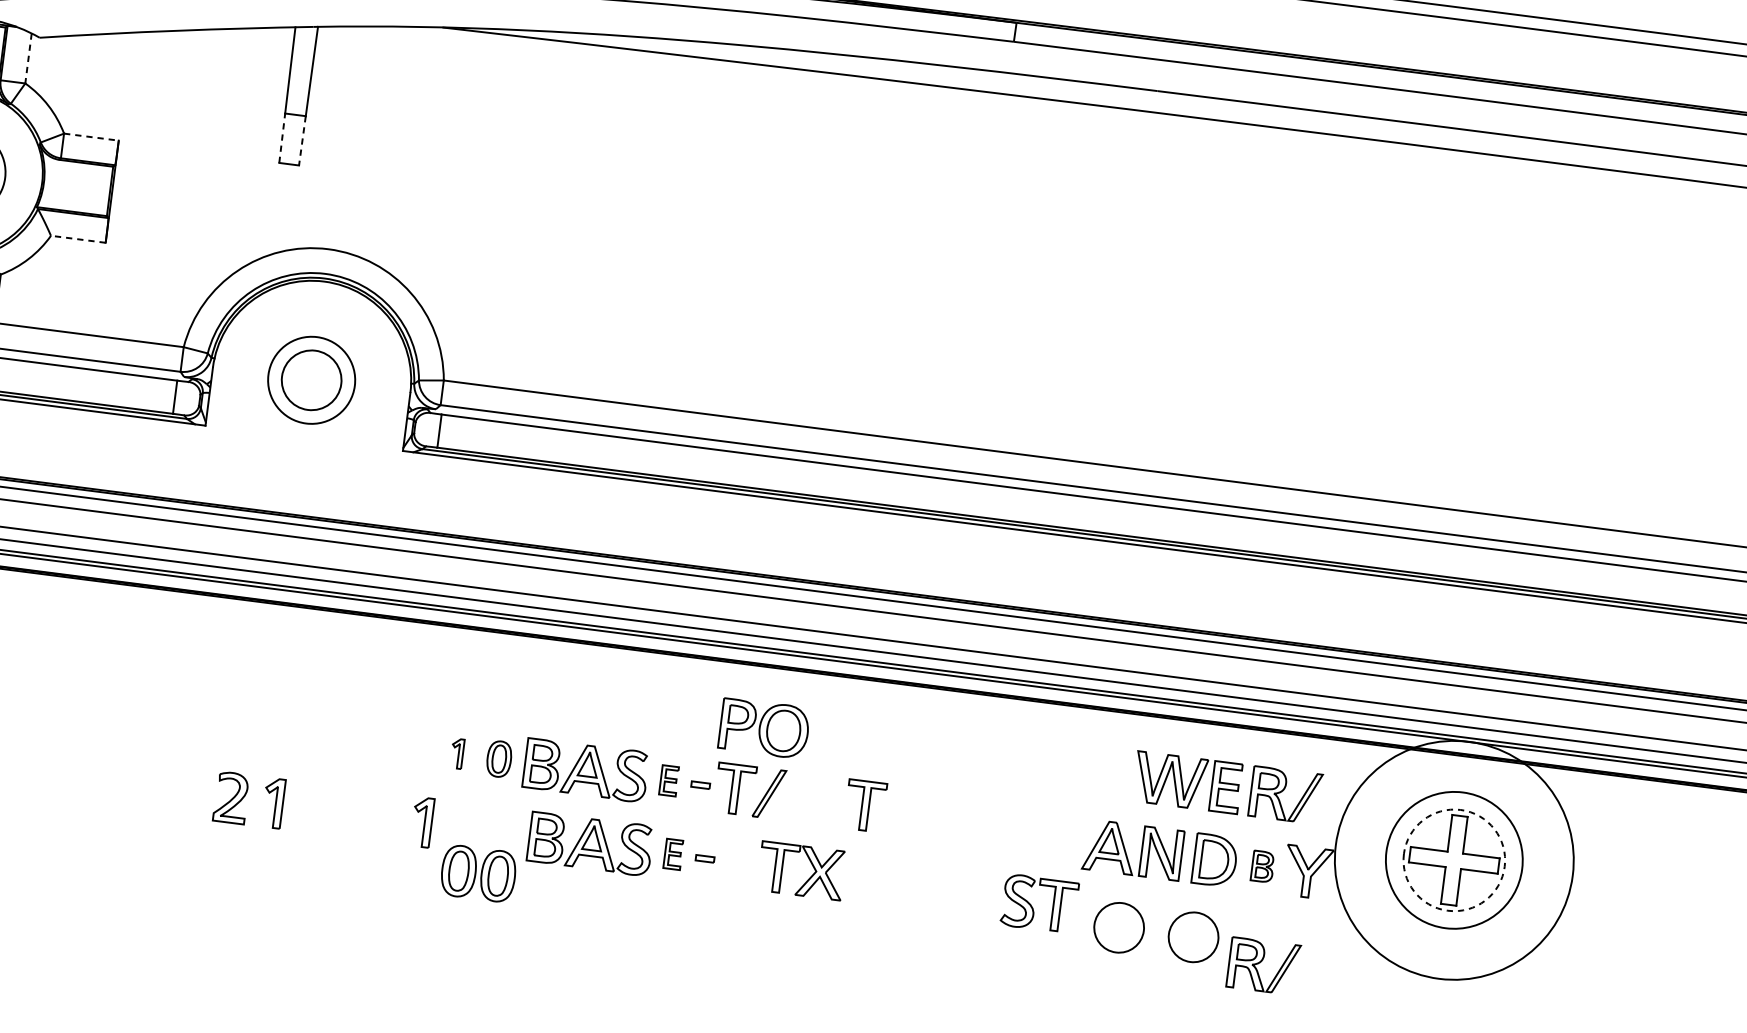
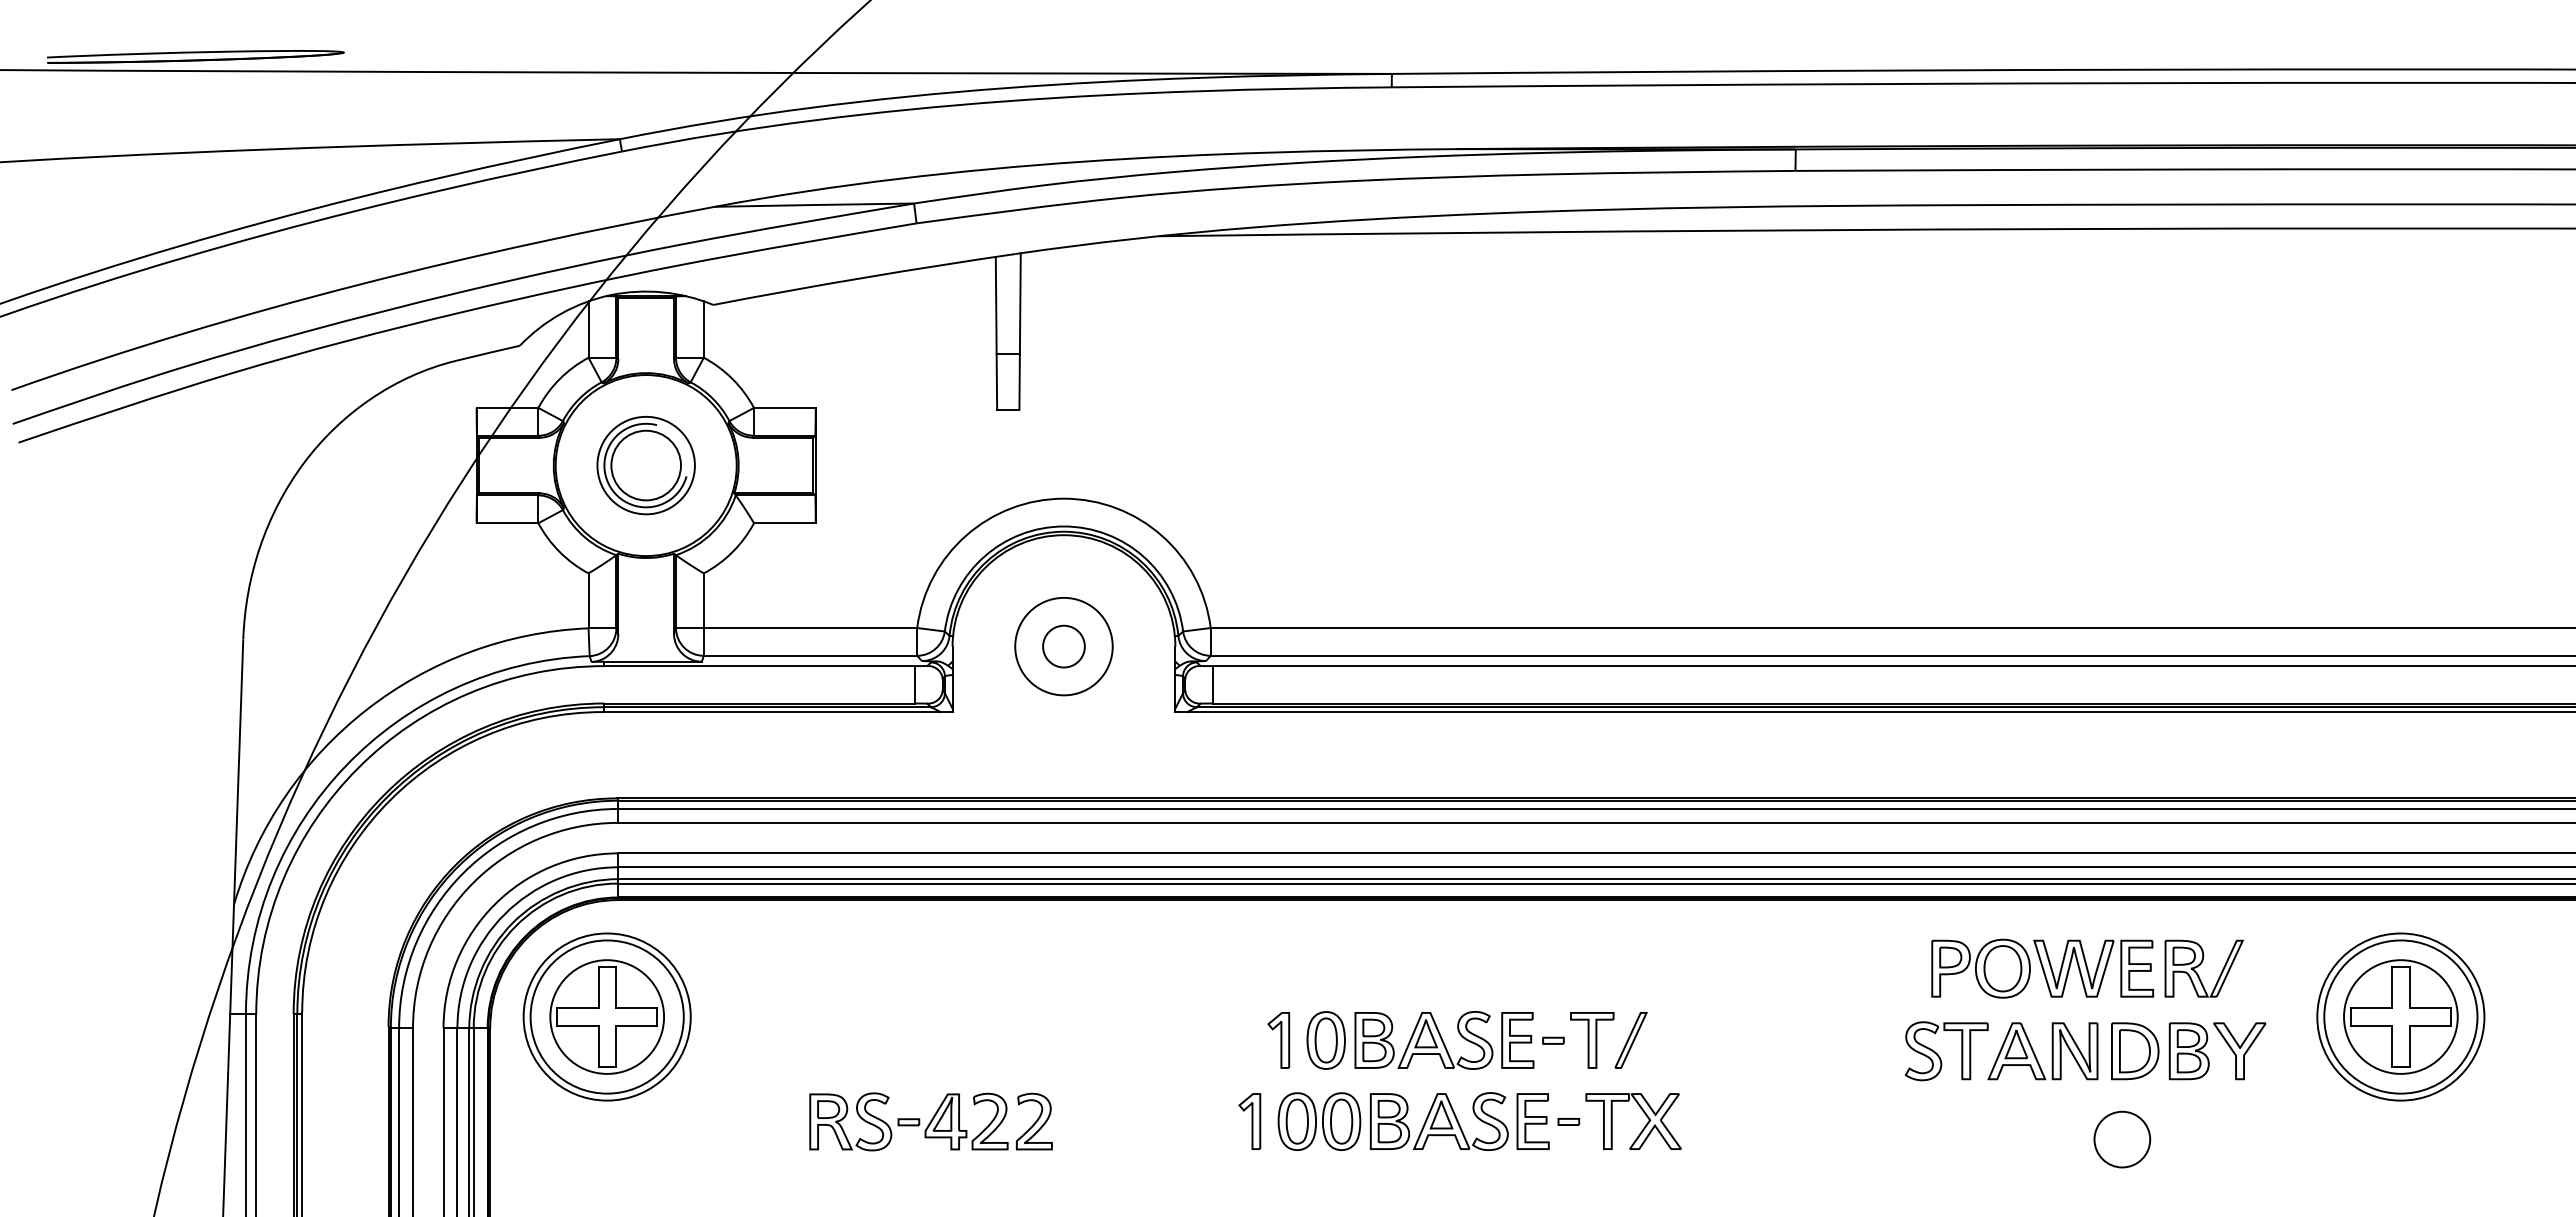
line: (28, 59) -> (703, 330), dashed -> solid
line: (91, 136) -> (784, 407), dashed -> solid
line: (281, 138) -> (996, 382), dashed -> solid
line: (302, 141) -> (1019, 382), dashed -> solid
line: (77, 239) -> (784, 523), dashed -> solid
circle: (311, 380) -> (1063, 646), size x0.62
part: (763, 728) -> (1980, 968), moved
part: (457, 753) -> (1278, 1040), size x1.67
part: (498, 759) -> (1325, 1040), size x1.43
part: (668, 780) -> (1517, 1040), size x1.67
part: (119, 783) -> (908, 1121), added
part: (273, 803) -> (1081, 1121), removed
part: (865, 806) -> (1739, 1040), removed
part: (672, 854) -> (1532, 1121), size x1.67
circle: (1454, 859) -> (2400, 1016), dashed -> solid
circle: (1454, 859) -> (2400, 1016), size x0.62
part: (1262, 866) -> (2188, 1051), size x1.67
part: (478, 873) -> (1319, 1121), moved
part: (809, 877) -> (1643, 1127), moved
part: (1032, 906) -> (1939, 1055), moved
circle: (1119, 927) -> (2038, 1139), removed
part: (1263, 965) -> (2203, 1161), removed

